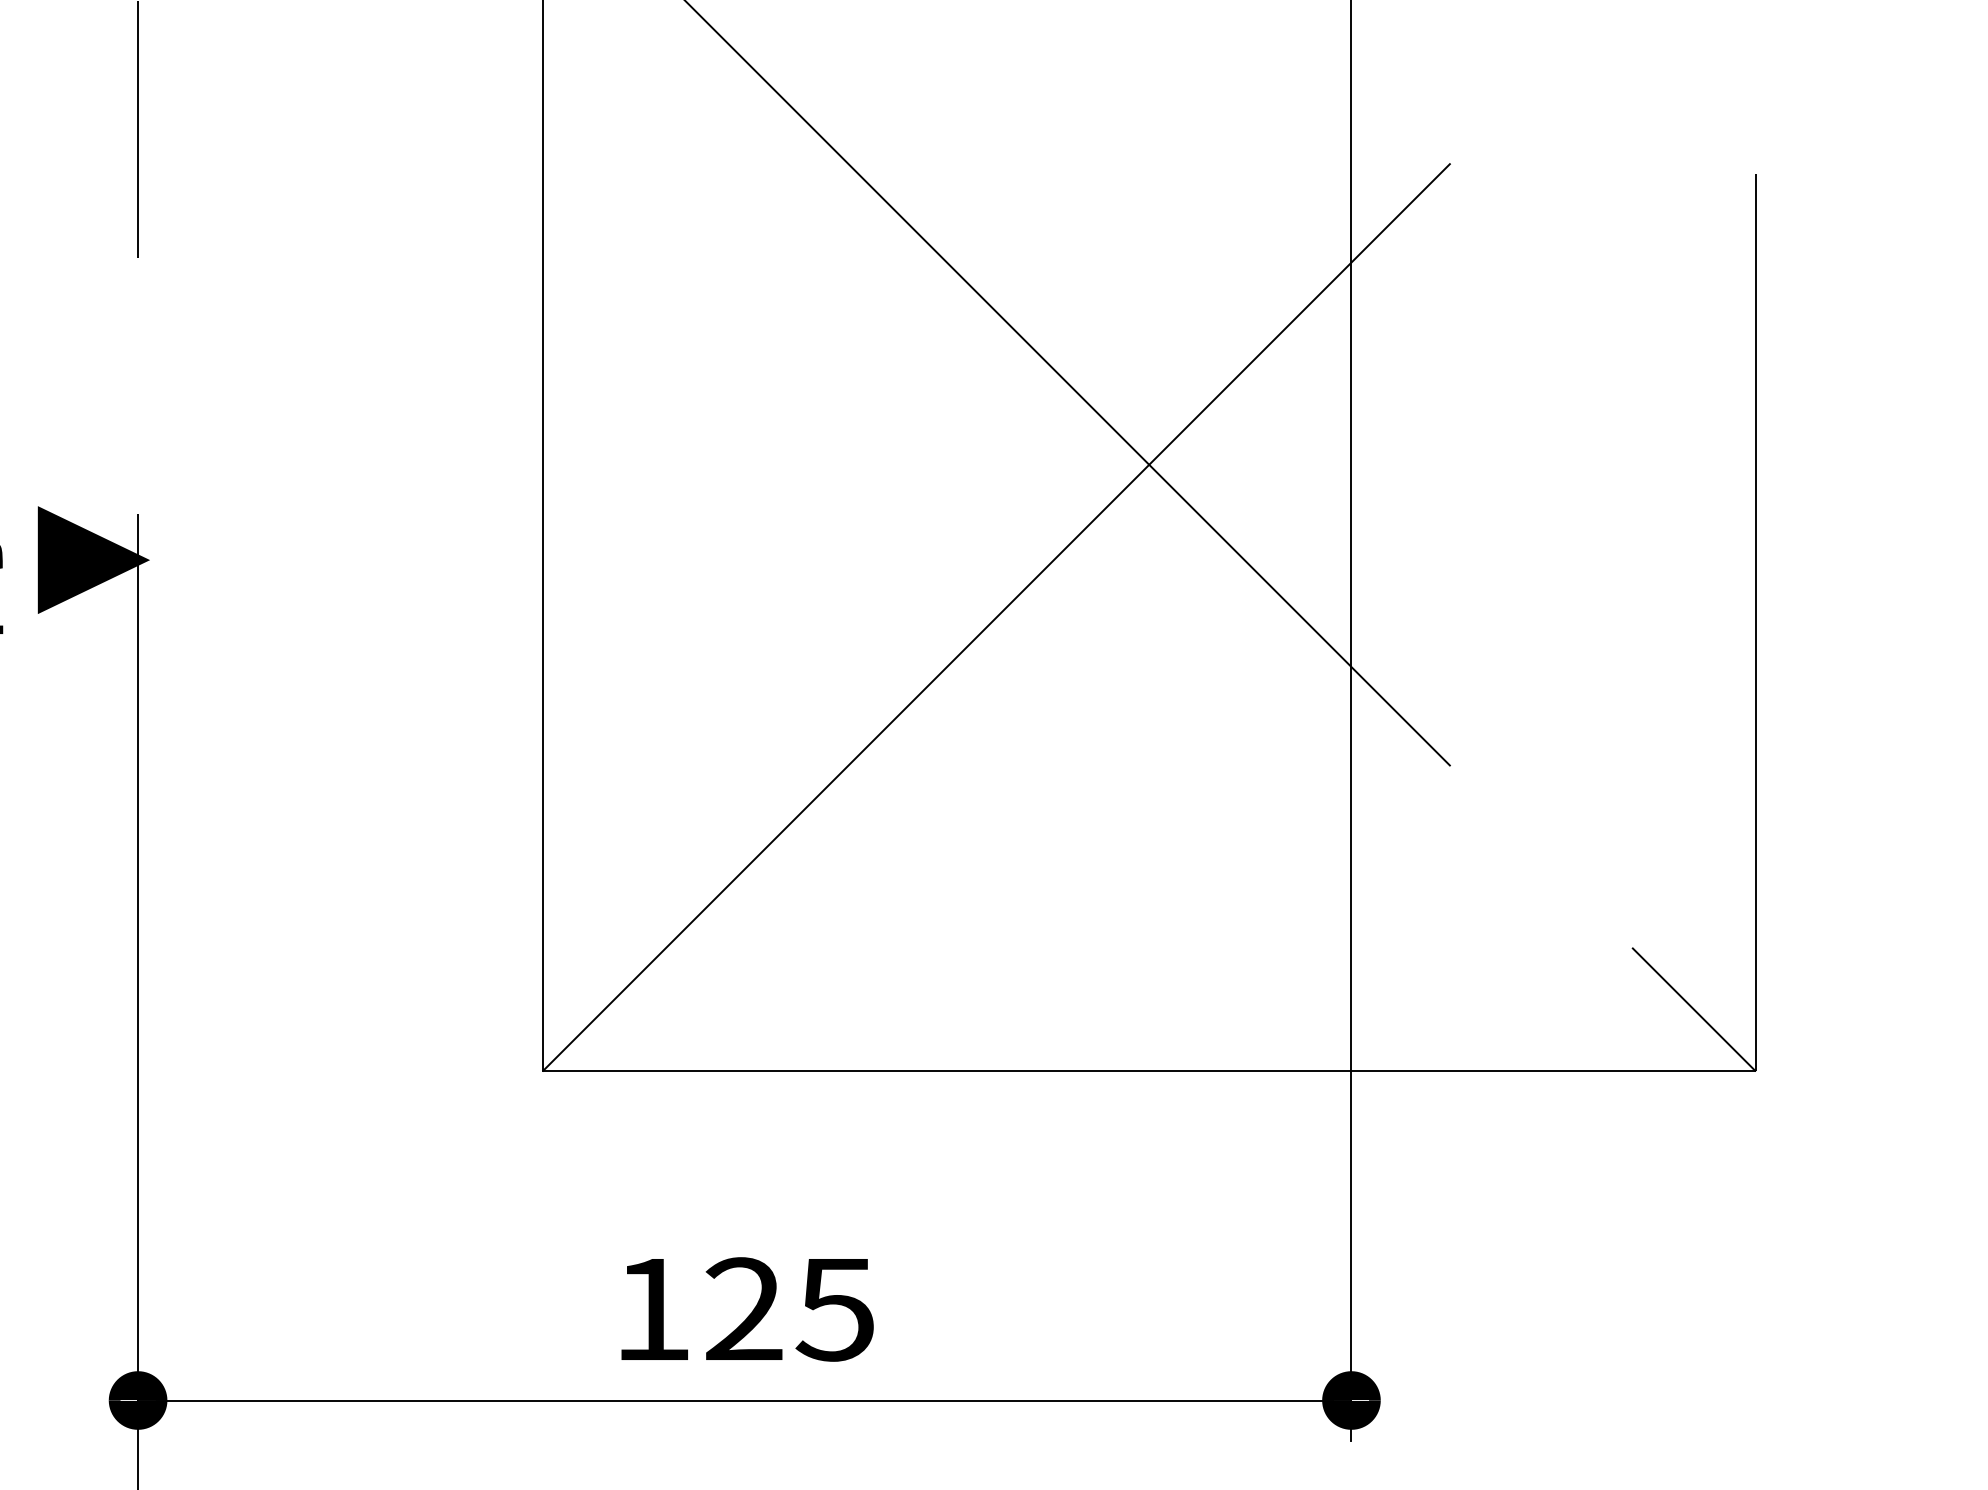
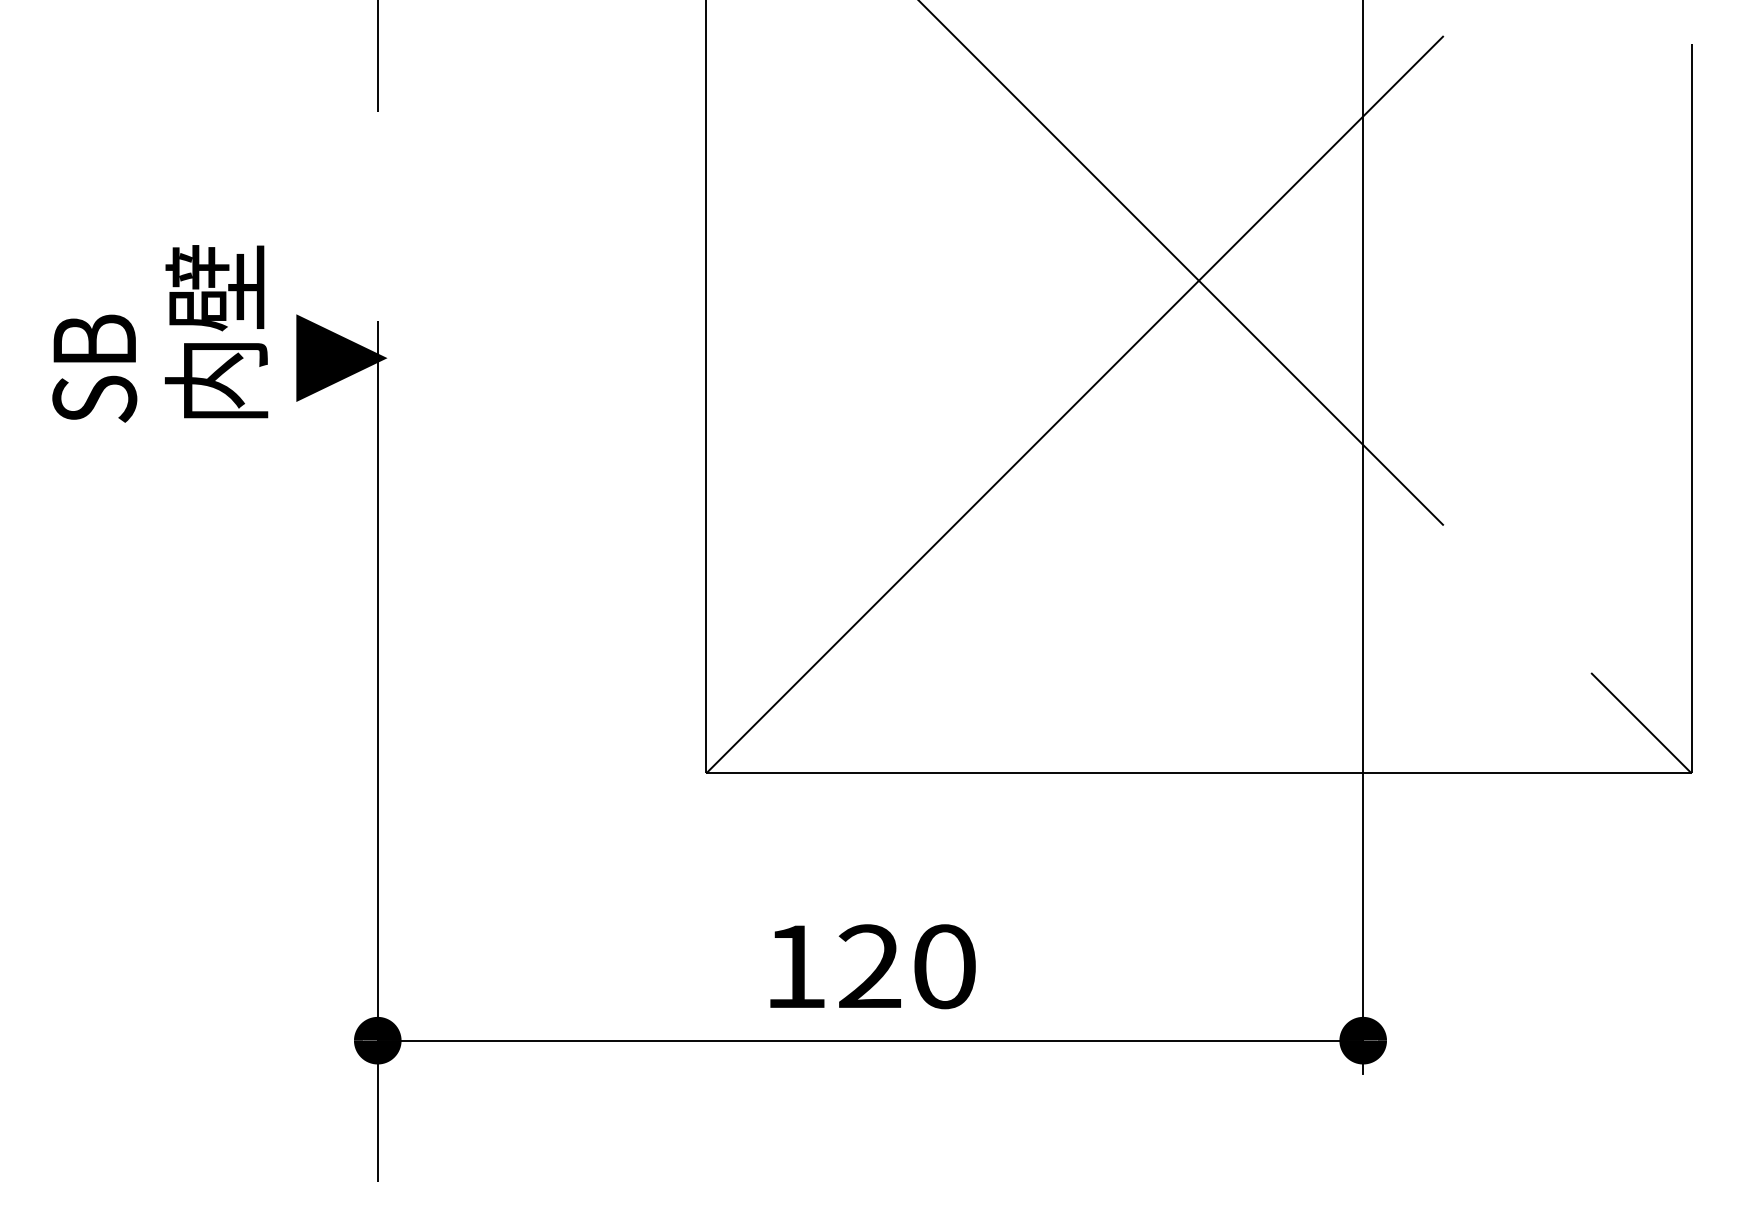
text: (834, 1309) -> (943, 966), 125 -> 120

